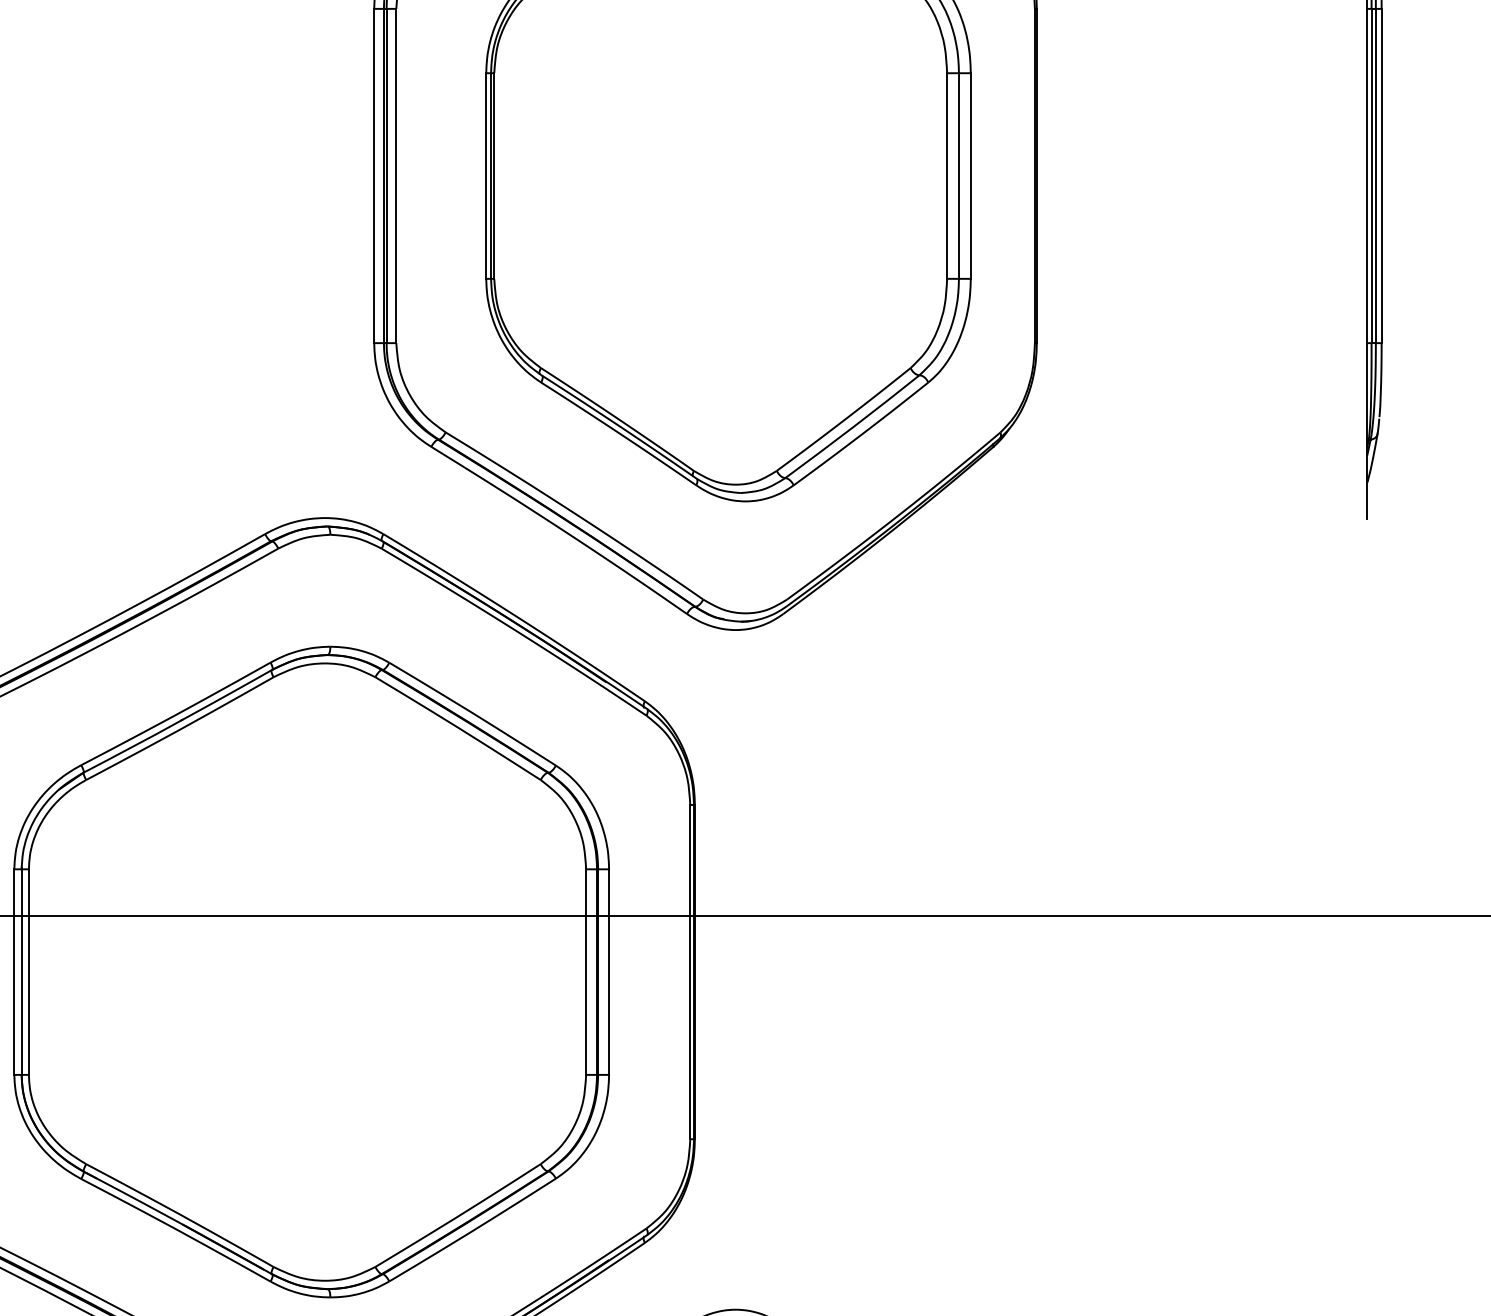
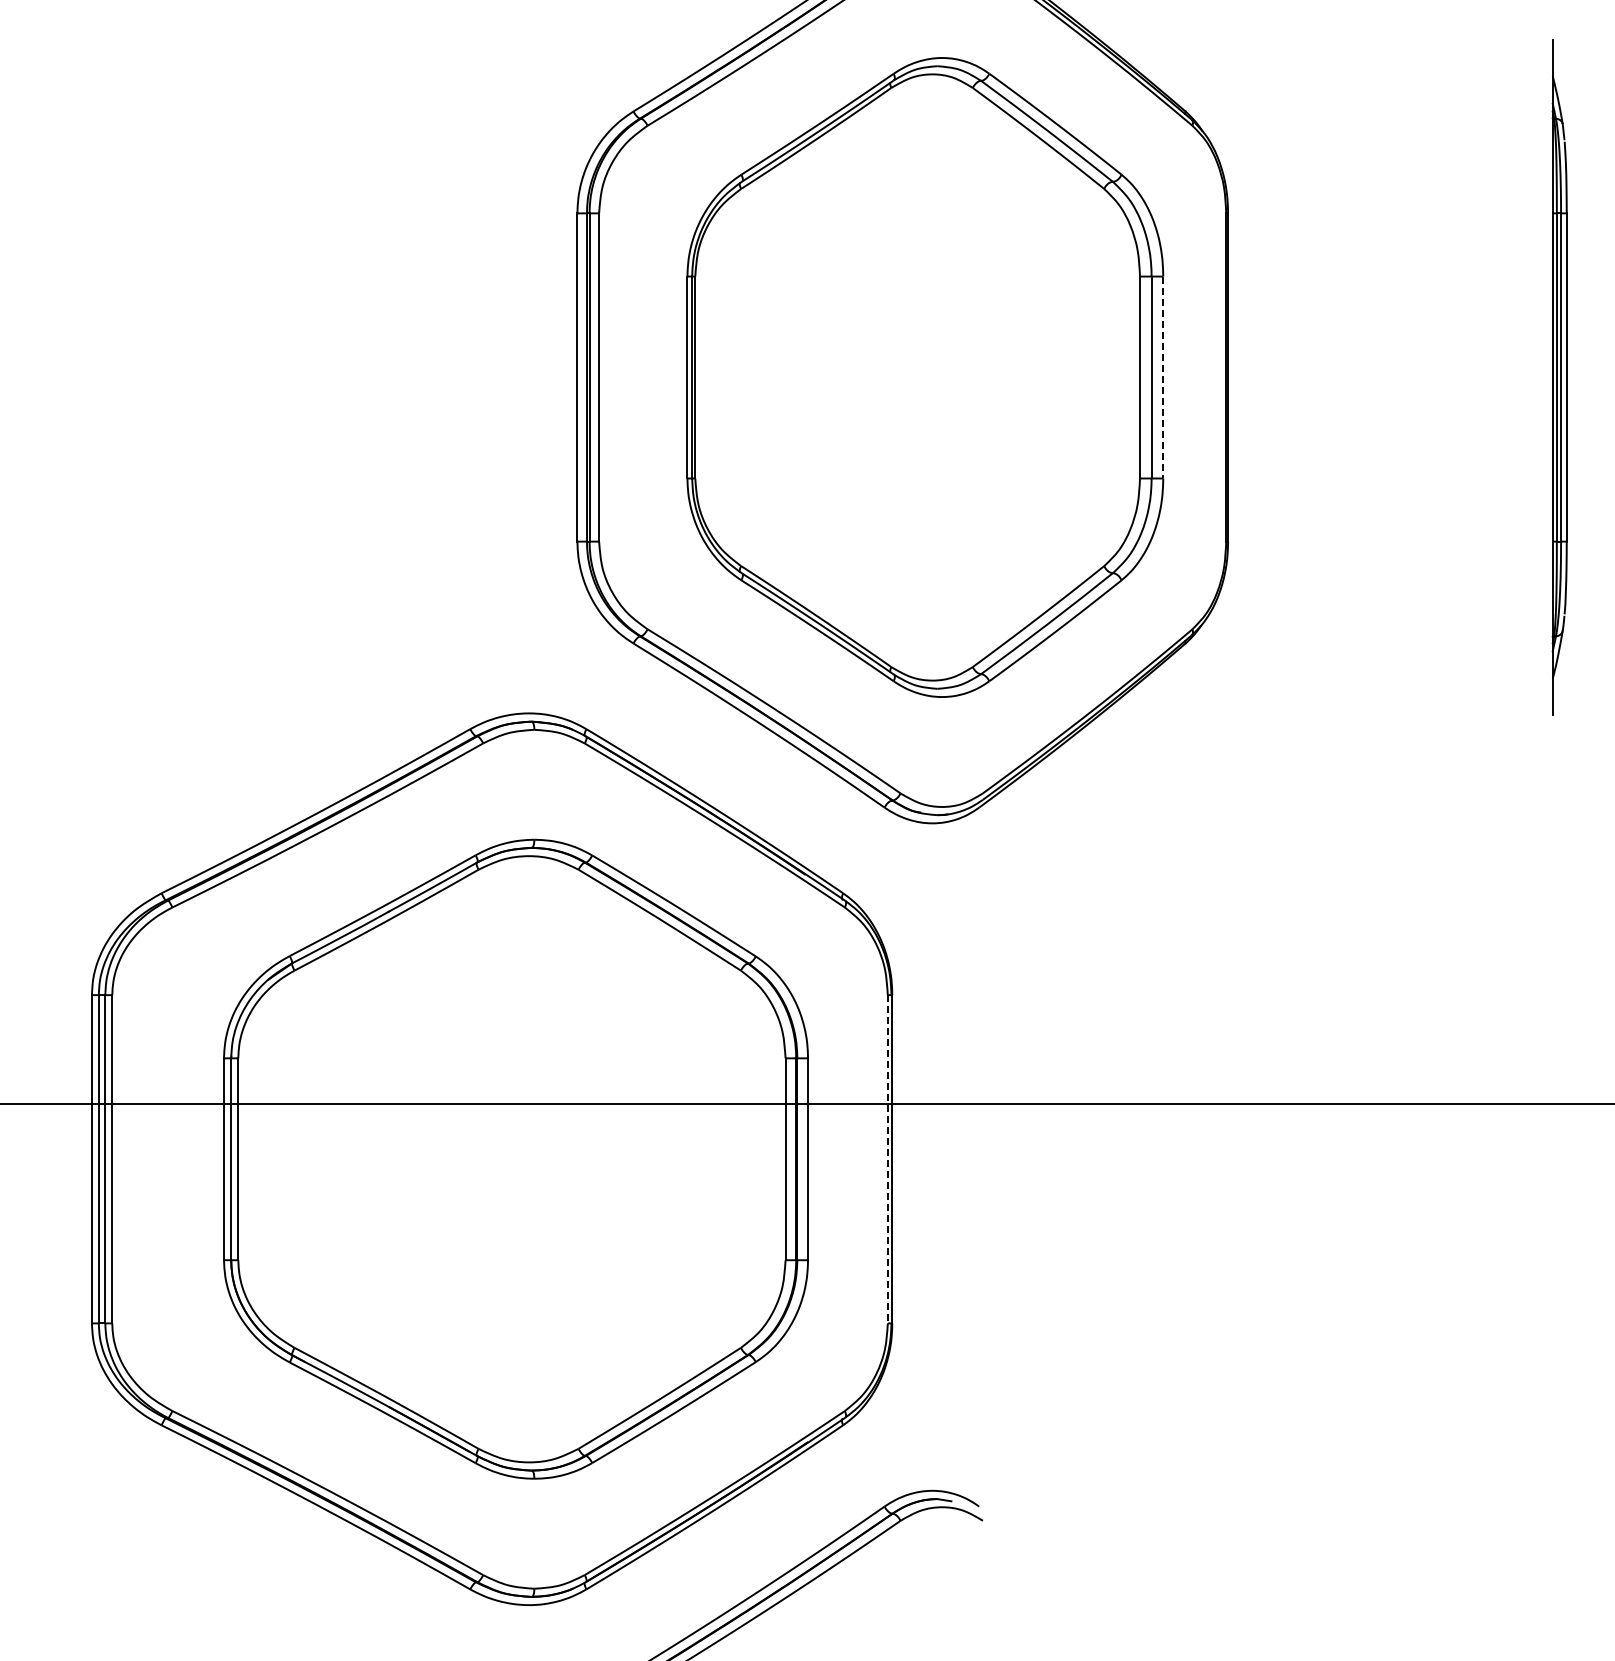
line: (971, 176) -> (1163, 377), solid -> dashed
line: (689, 972) -> (887, 1159), solid -> dashed

